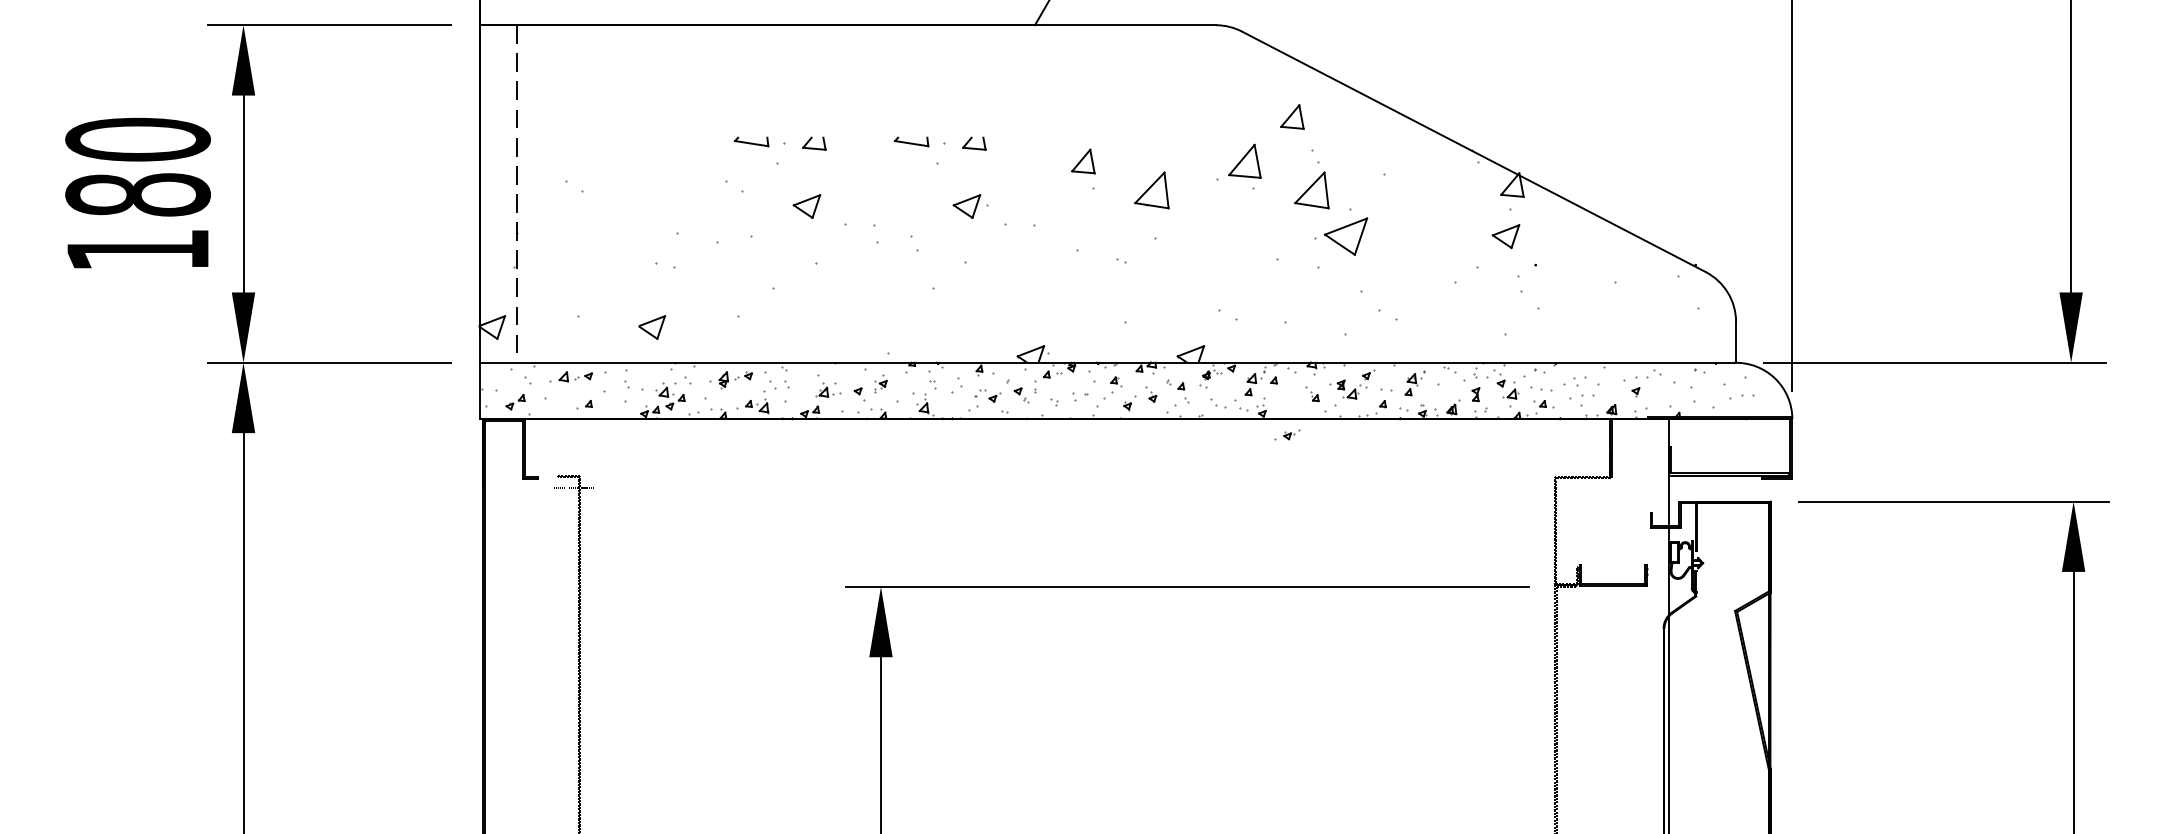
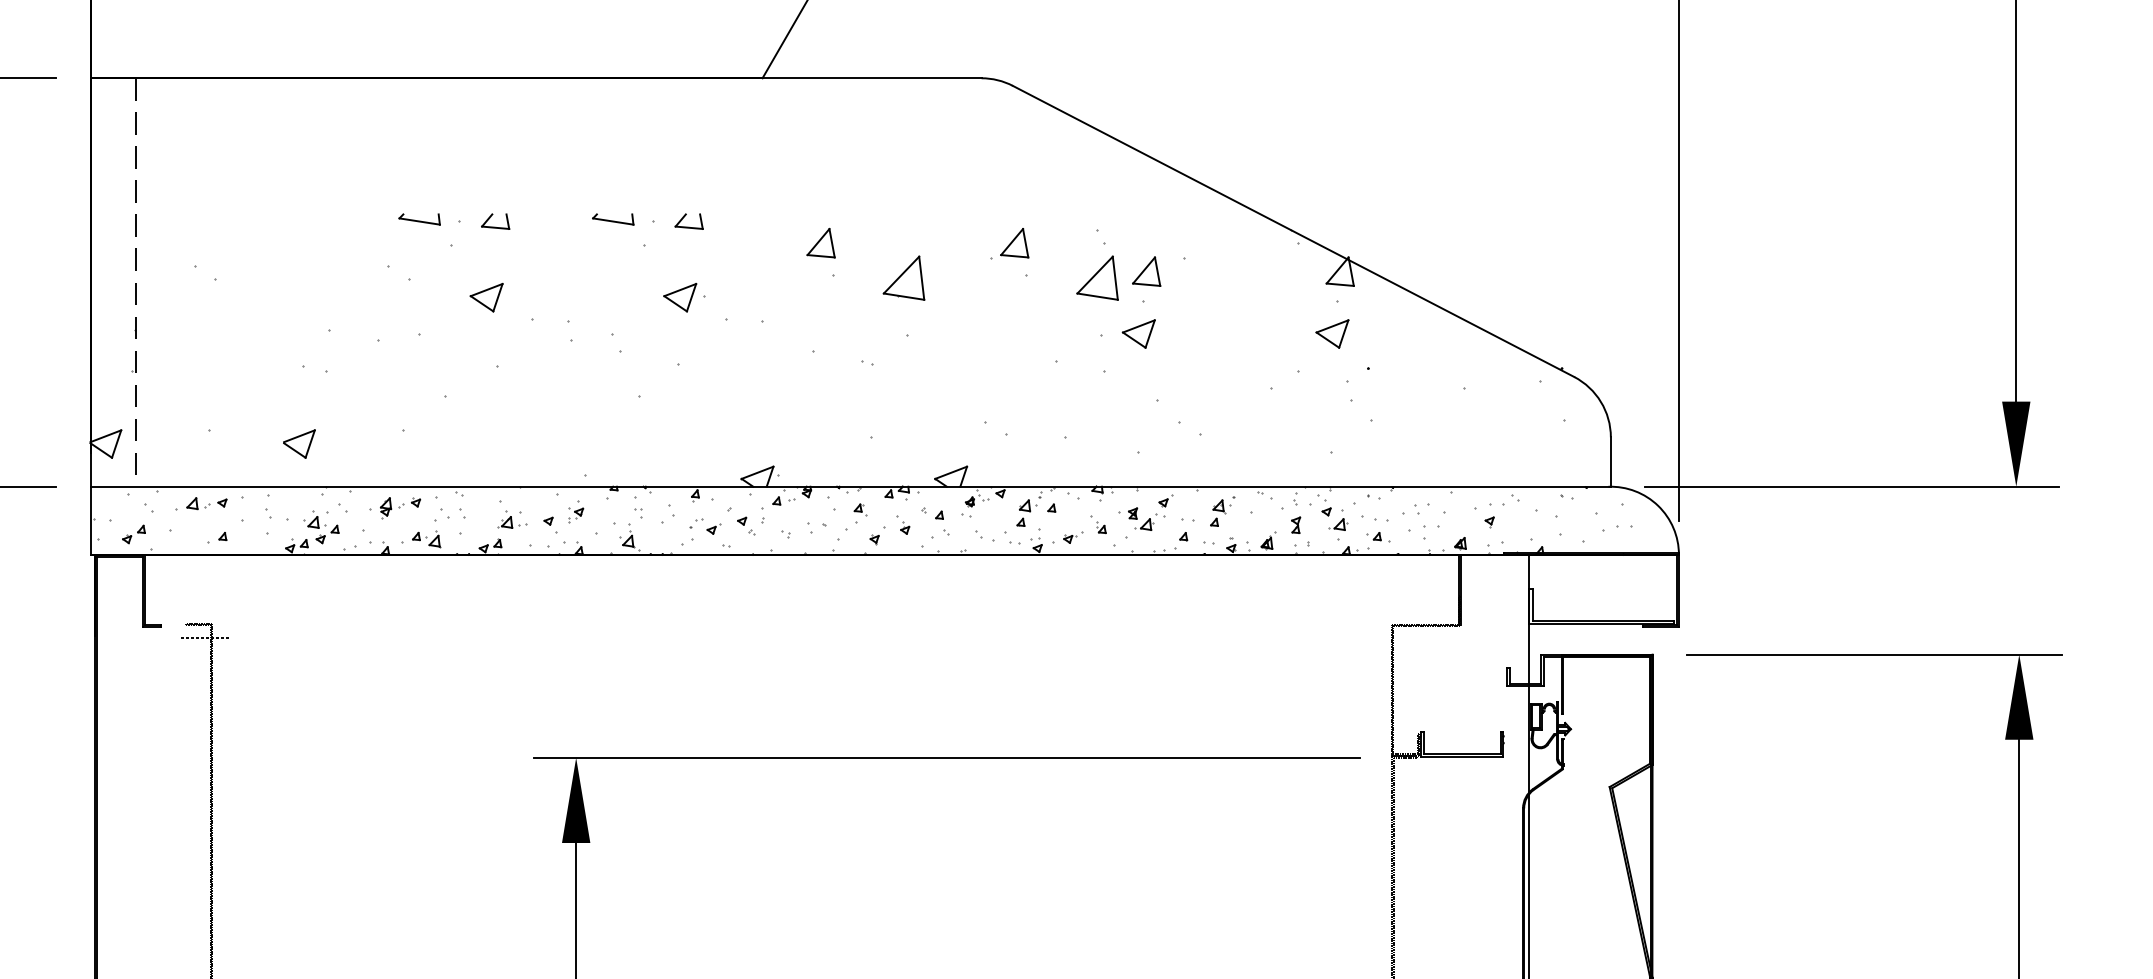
part: (1292, 116) -> (1146, 270), moved
part: (1239, 161) -> (1009, 243), size x0.71
part: (1345, 236) -> (1138, 333), size x0.62
part: (1287, 434) -> (1068, 537), moved

